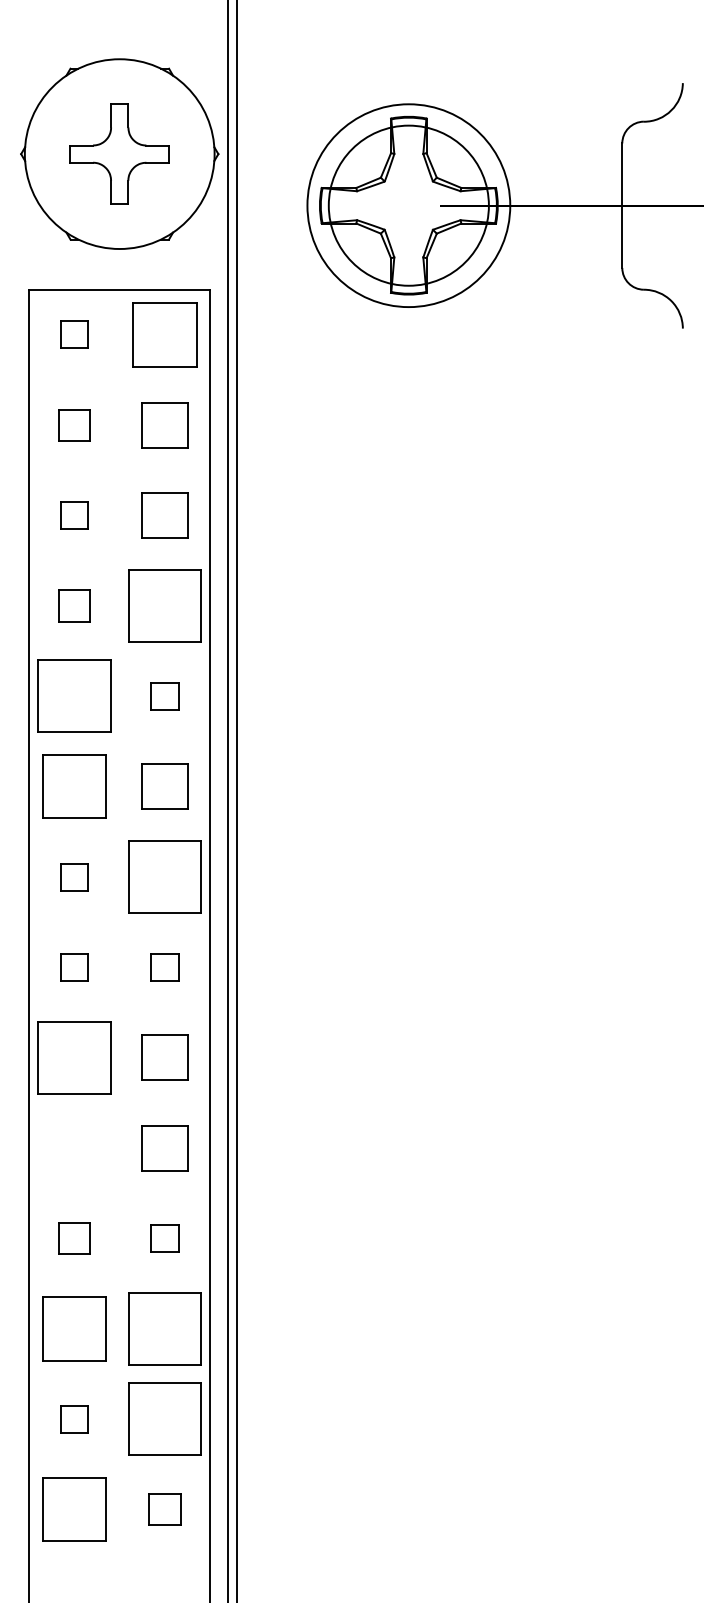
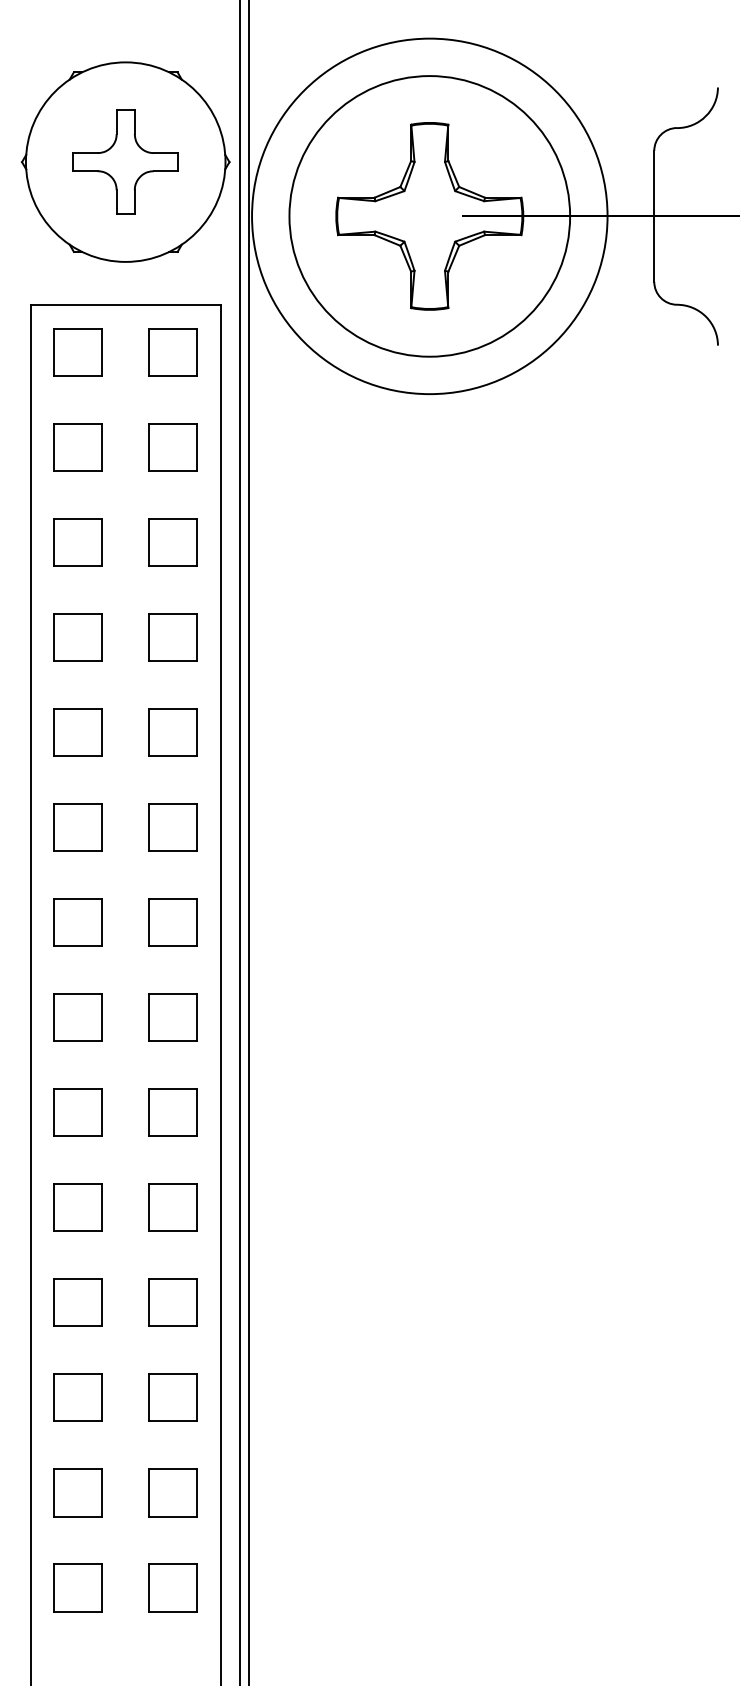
circle: (408, 205) -> (429, 216), size x1.67
circle: (408, 205) -> (429, 216), size x1.67
part: (74, 334) -> (78, 351), size x1.67
part: (164, 334) -> (172, 351), size x0.71
part: (74, 425) -> (78, 447), size x1.43
part: (74, 515) -> (78, 542), size x1.67
part: (74, 605) -> (78, 636), size x1.43
part: (164, 605) -> (172, 636), size x0.62
part: (74, 696) -> (78, 732), size x0.62
part: (164, 696) -> (172, 732), size x1.67
part: (74, 786) -> (78, 827), size x0.71
part: (74, 877) -> (78, 922), size x1.67
part: (164, 877) -> (172, 922), size x0.62
part: (74, 967) -> (78, 1017), size x1.67
part: (164, 967) -> (172, 1017), size x1.67
part: (74, 1057) -> (78, 1112), size x0.62
part: (74, 1148) -> (78, 1207), added
part: (74, 1238) -> (78, 1302), size x1.43
part: (164, 1238) -> (172, 1302), size x1.67
part: (74, 1328) -> (78, 1397), size x0.71
part: (164, 1328) -> (172, 1397), size x0.62
part: (74, 1419) -> (78, 1492), size x1.67
part: (164, 1419) -> (172, 1492), size x0.62
part: (74, 1509) -> (78, 1587), size x0.71
part: (164, 1509) -> (172, 1587), size x1.43

